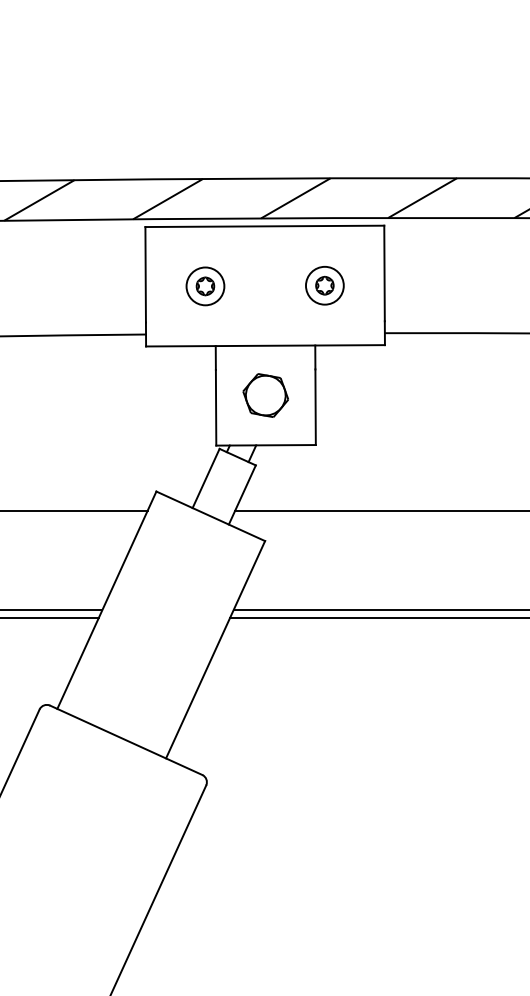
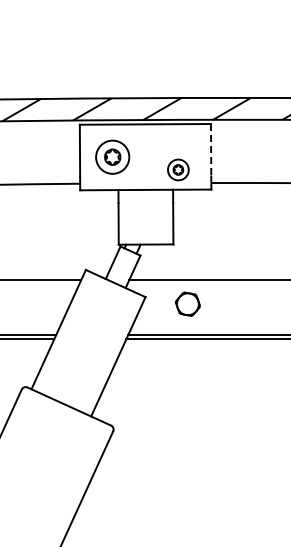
line: (385, 273) -> (211, 150), solid -> dashed
part: (325, 284) -> (178, 169), moved
part: (204, 286) -> (112, 157), size x1.6
part: (265, 394) -> (187, 303), moved

